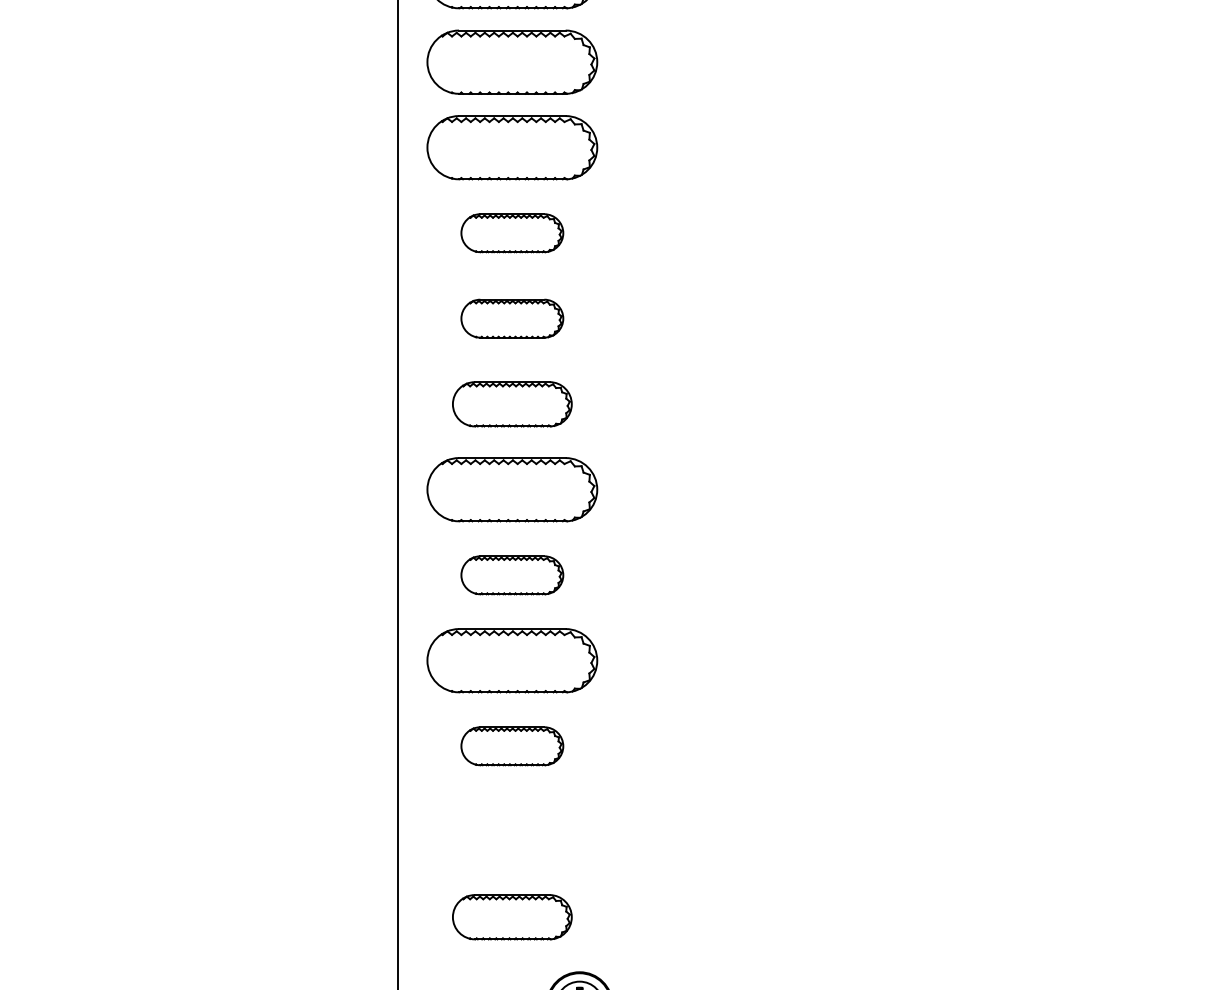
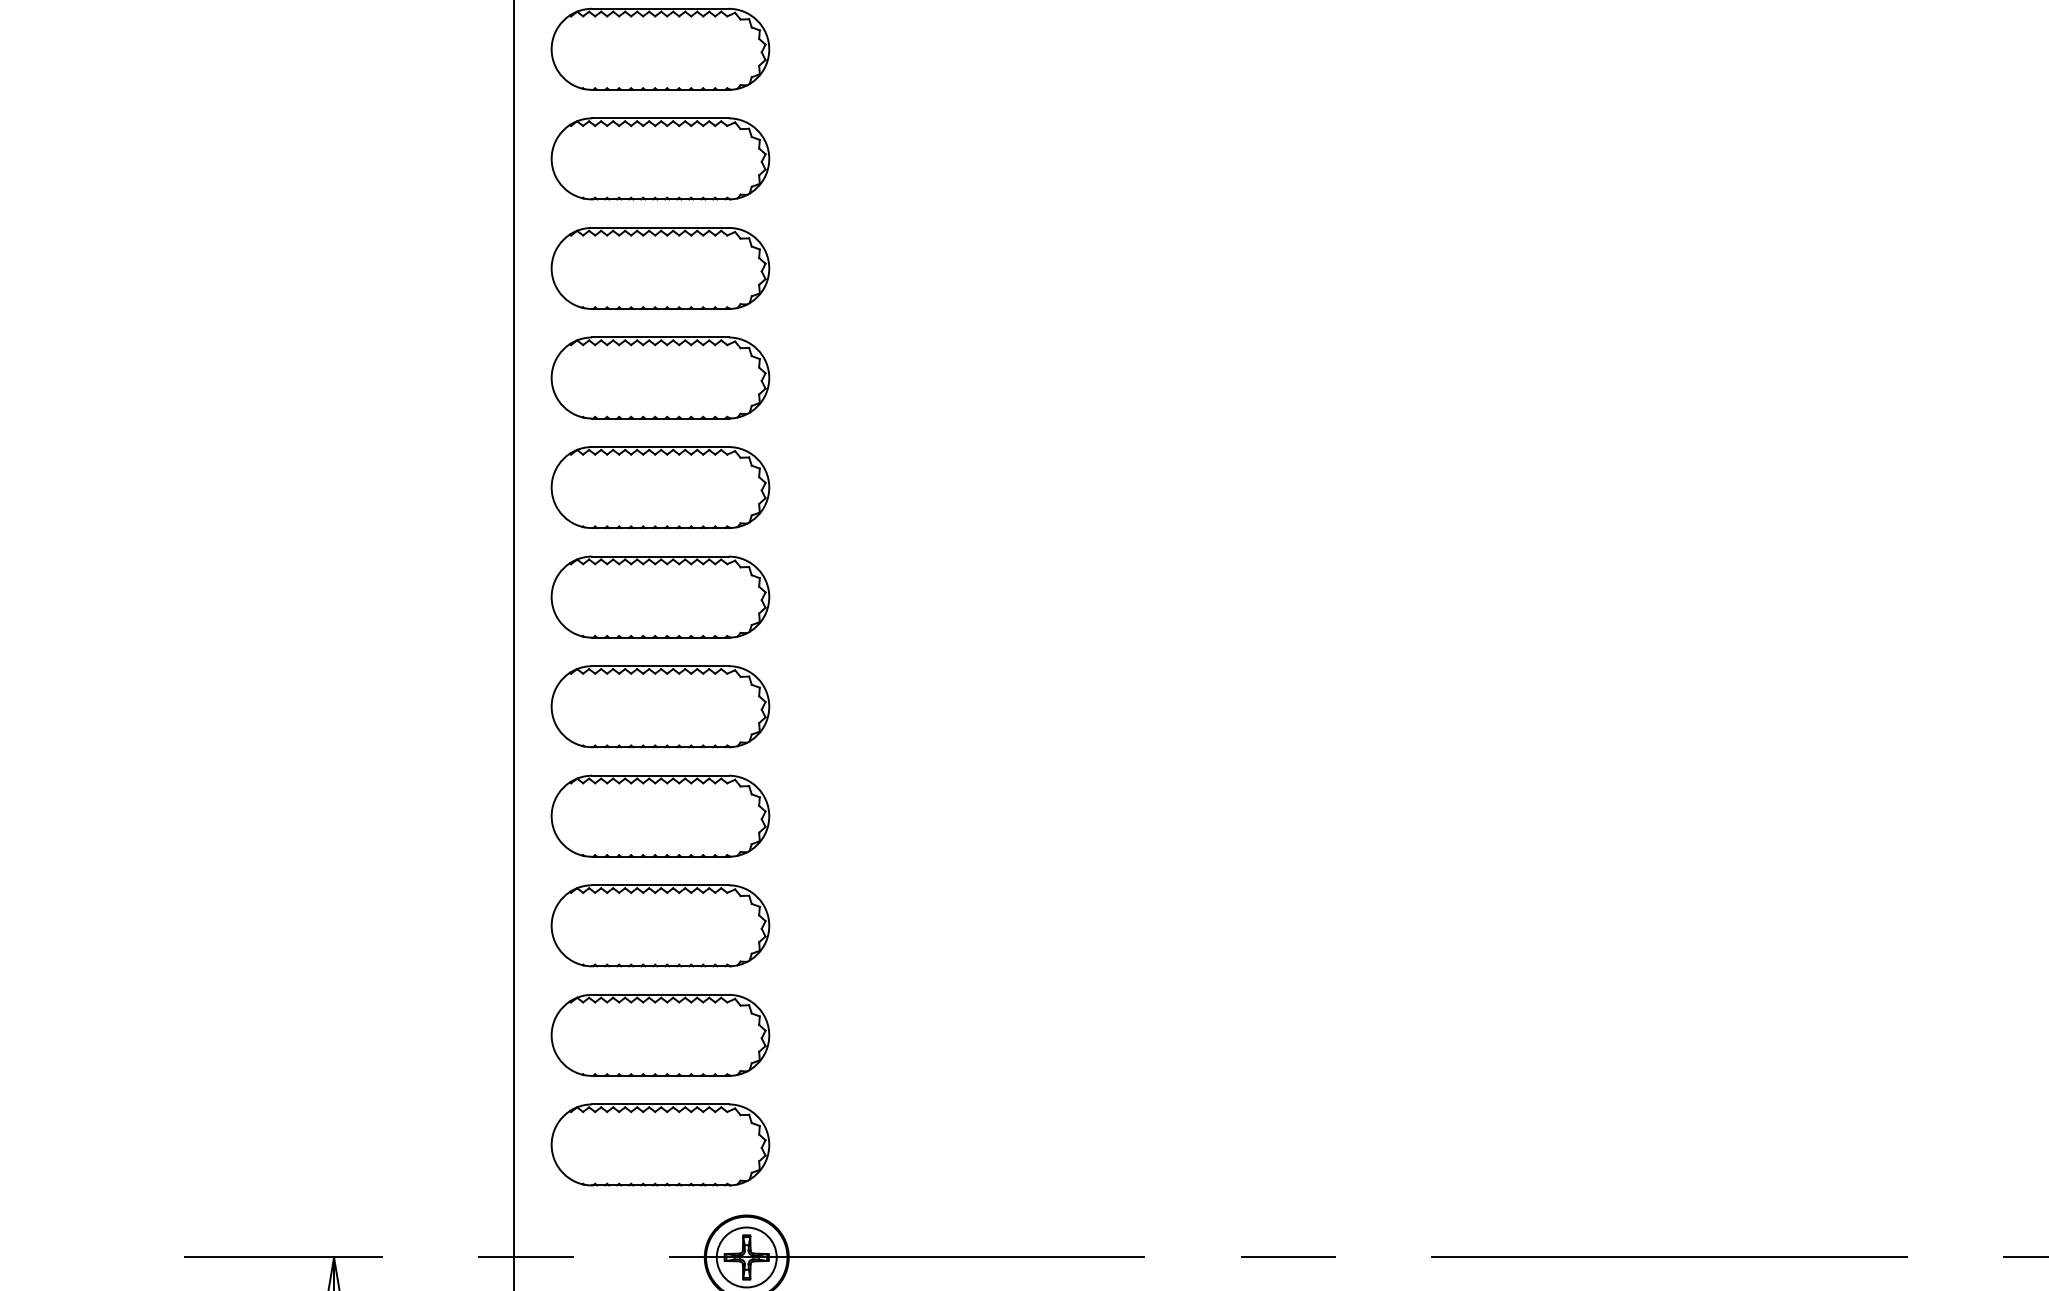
part: (512, 233) -> (660, 268), size x1.67
part: (512, 318) -> (660, 377), size x1.67
part: (512, 404) -> (660, 487), size x1.43
part: (512, 575) -> (660, 706), size x1.67
part: (512, 745) -> (660, 925), size x1.67
part: (512, 831) -> (660, 1035), added
part: (512, 916) -> (660, 1144), size x1.43

